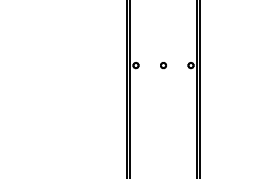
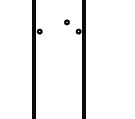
part: (163, 65) -> (66, 22), moved

